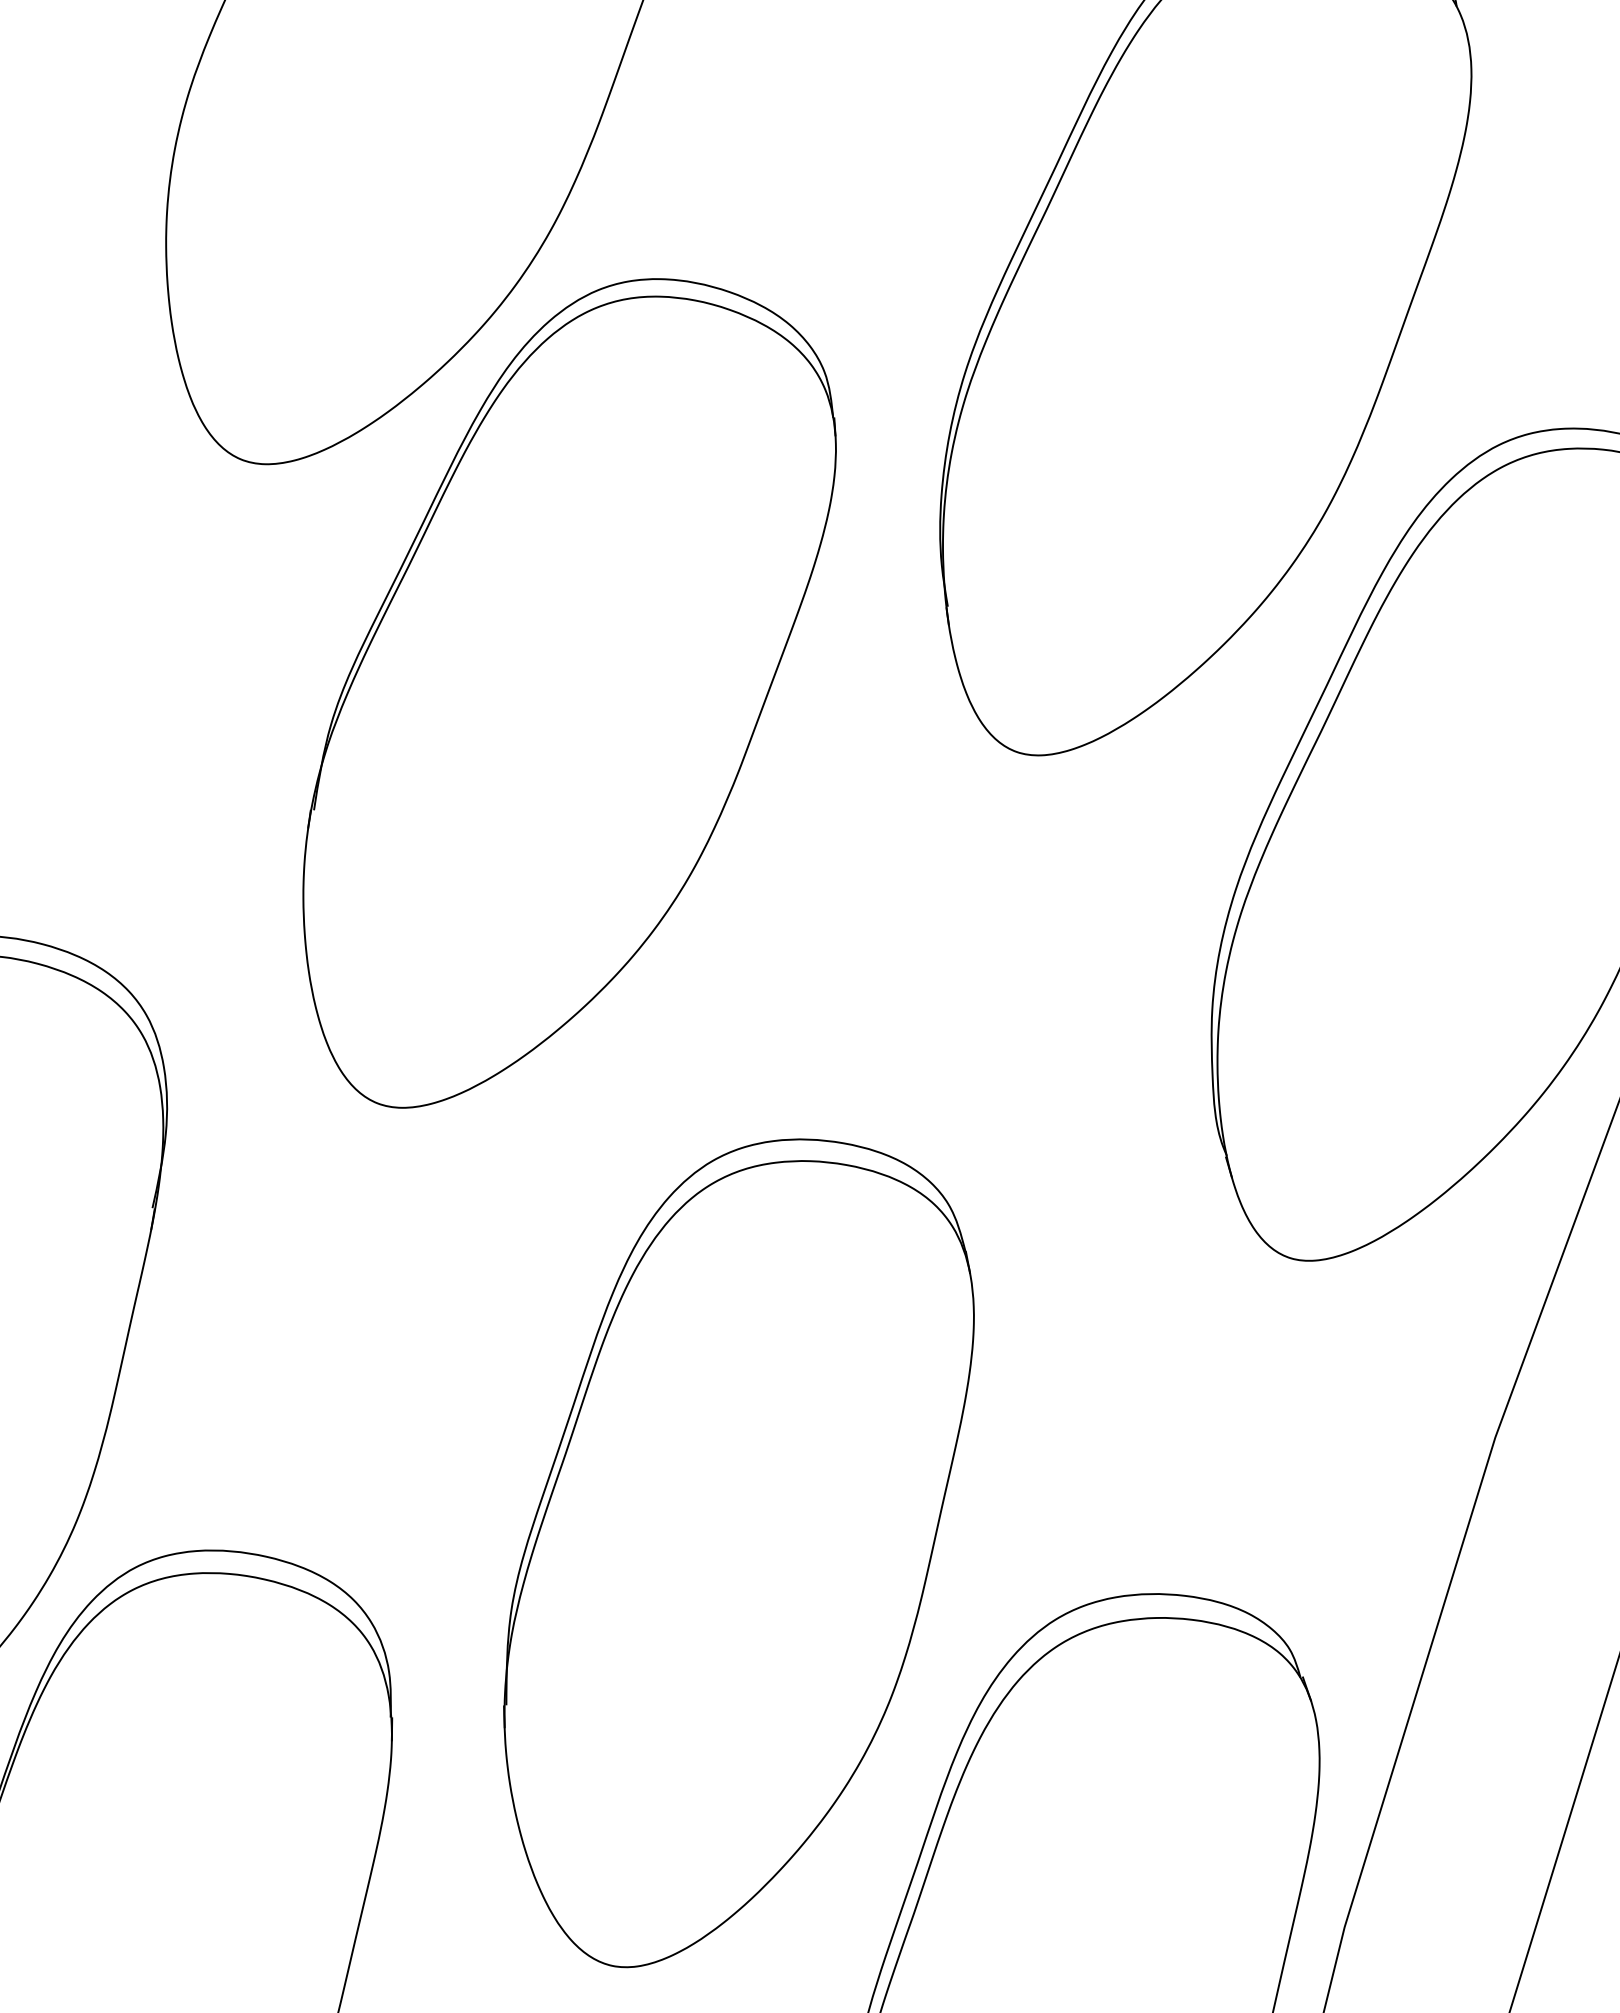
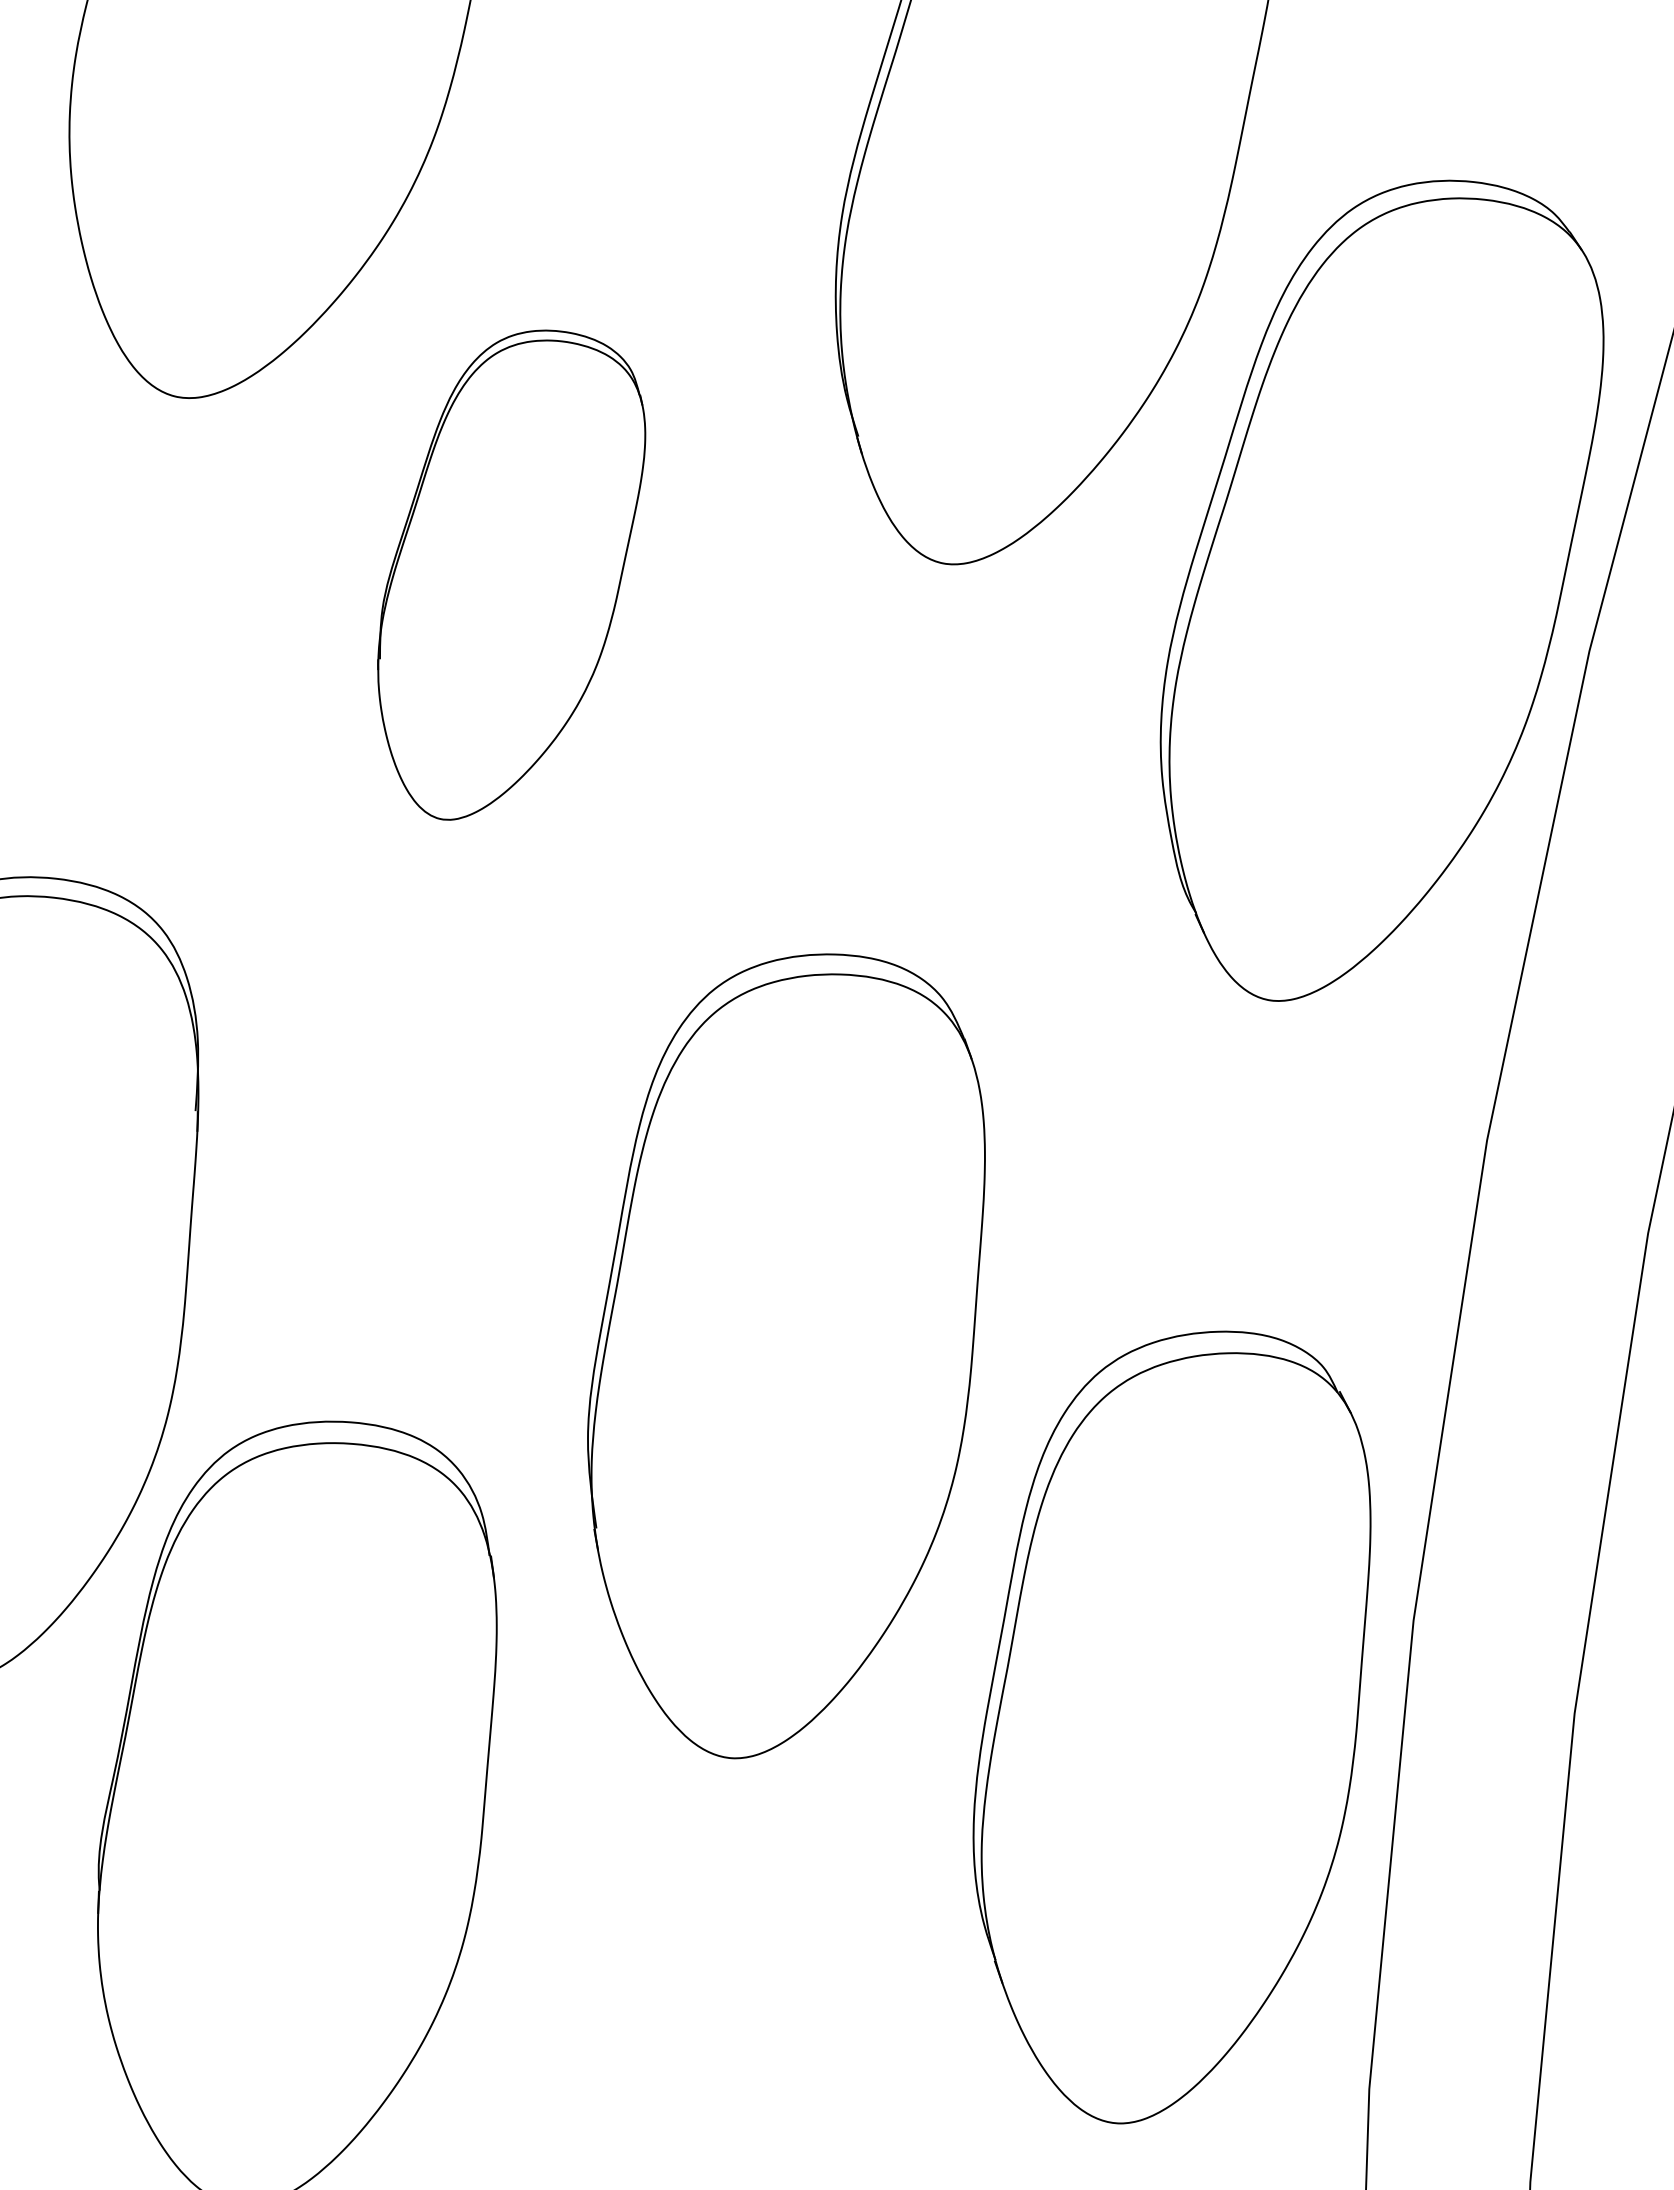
part: (564, 697) -> (511, 574), size x0.6

